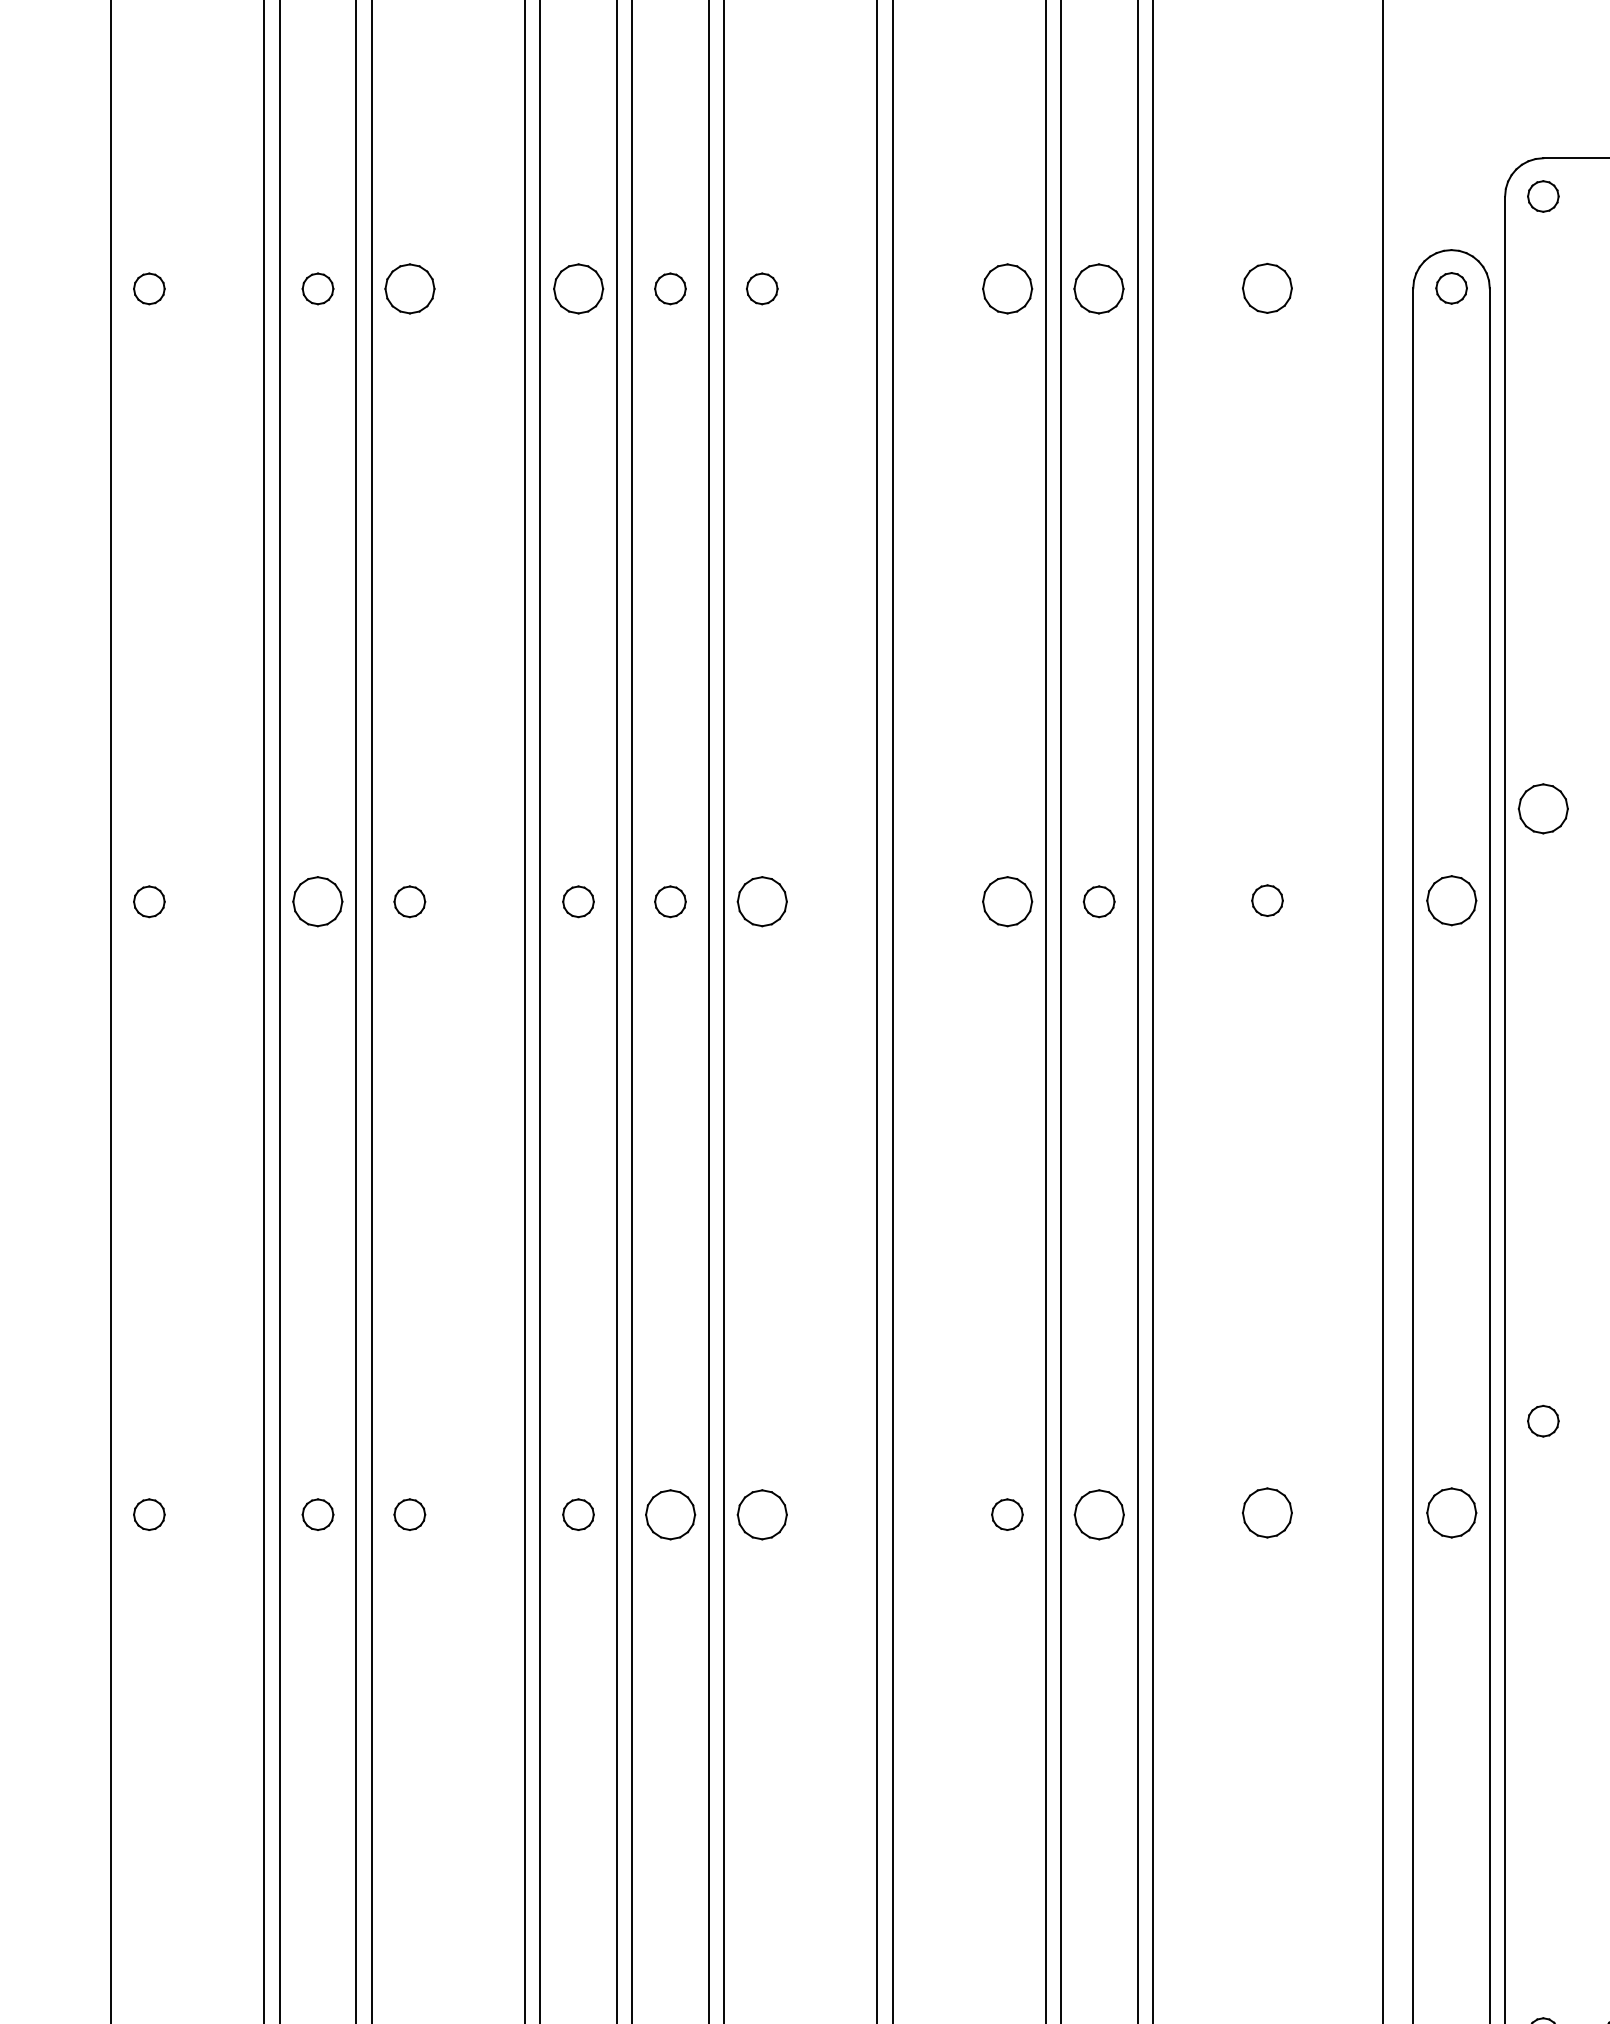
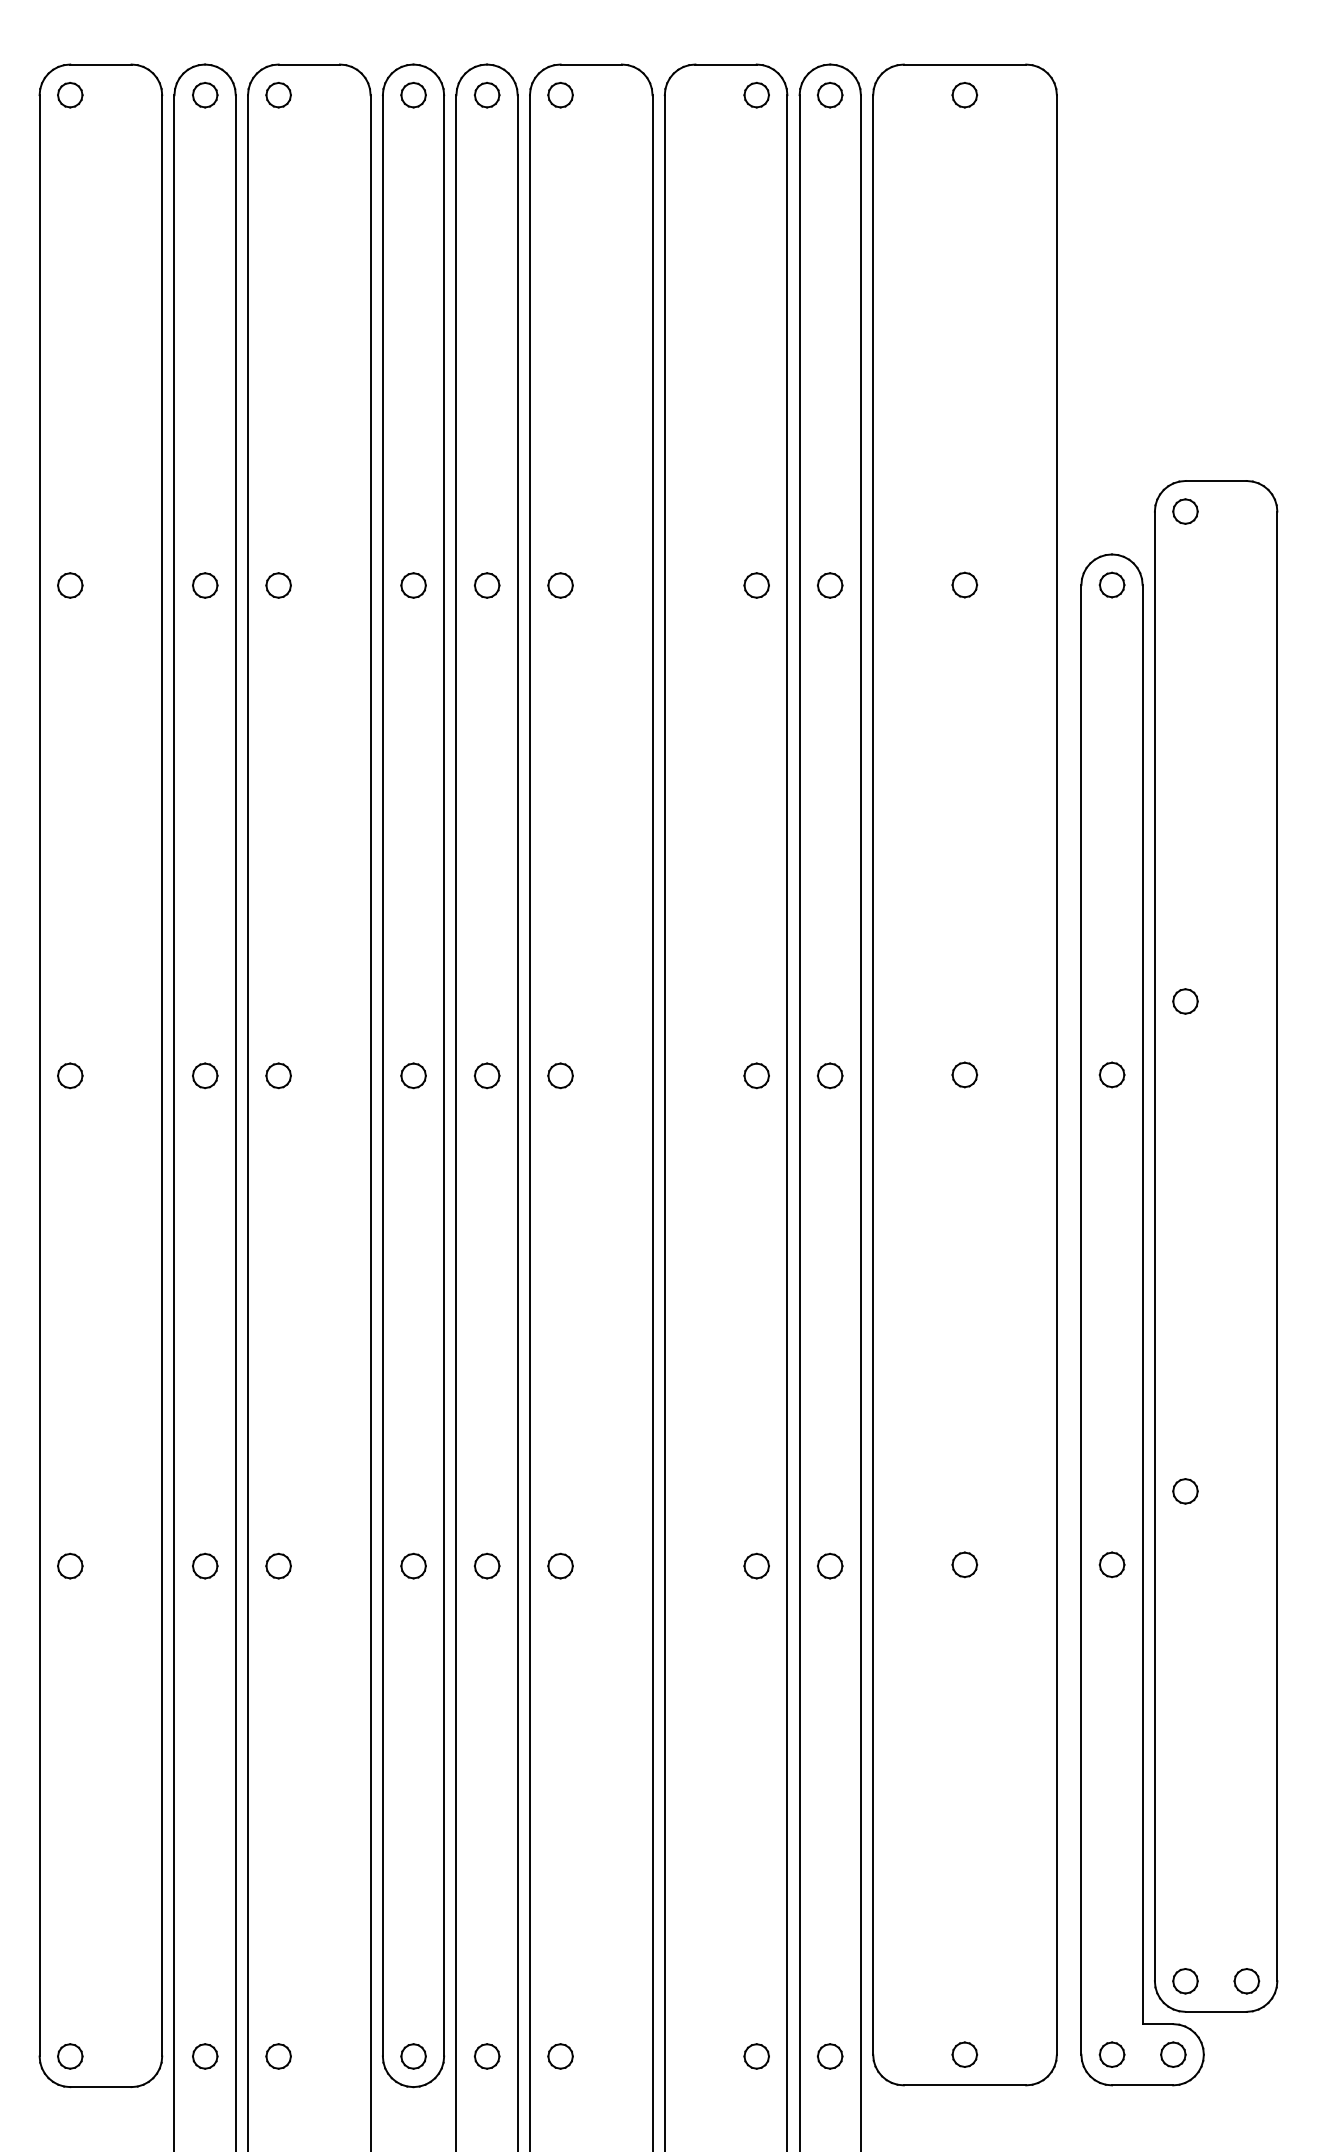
part: (1267, 287) -> (964, 584), size x0.62
part: (409, 288) -> (278, 585), size x0.62
part: (578, 288) -> (413, 585), size x0.62
part: (1007, 288) -> (756, 585), size x0.62
part: (1099, 288) -> (830, 585), size x0.62
part: (1543, 808) -> (1185, 1001), size x0.62
part: (1450, 900) -> (1111, 1074), size x0.62
part: (318, 901) -> (205, 1075), size x0.62
part: (762, 901) -> (560, 1075), size x0.62
part: (1007, 901) -> (756, 1075), size x0.62
part: (1267, 1512) -> (964, 1564), size x0.62
part: (1450, 1512) -> (1111, 1564), size x0.62
part: (669, 1513) -> (486, 1565), size x0.62
part: (762, 1513) -> (560, 1565), size x0.62
part: (1098, 1513) -> (829, 1565), size x0.62

